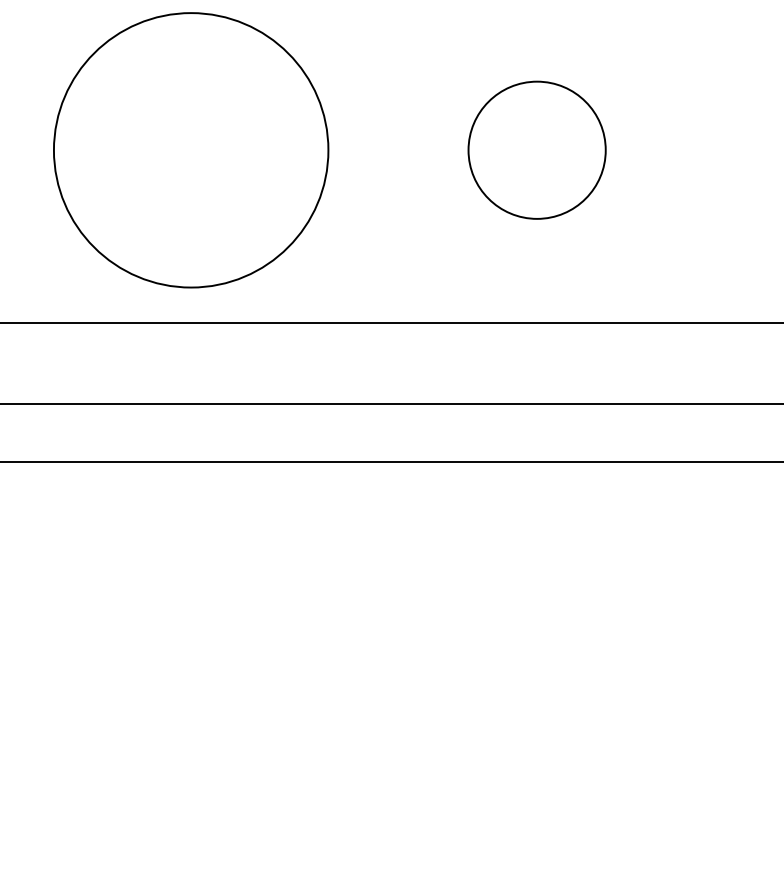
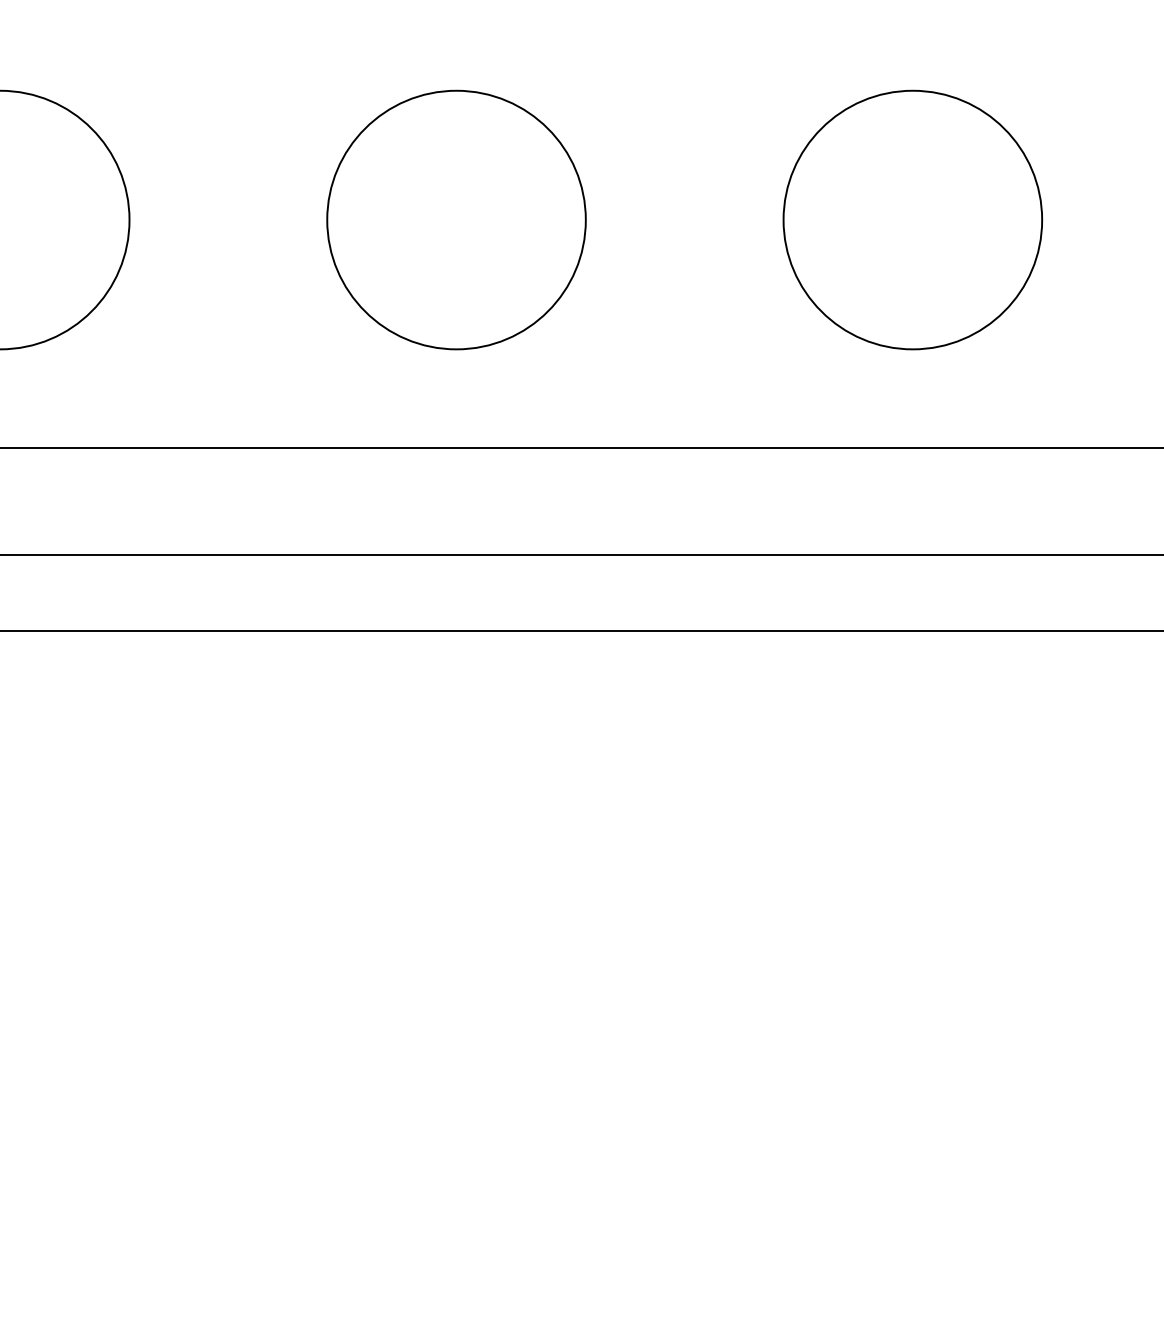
circle: (191, 149) -> (456, 219), size x0.71
circle: (536, 149) -> (912, 219), size x1.43

